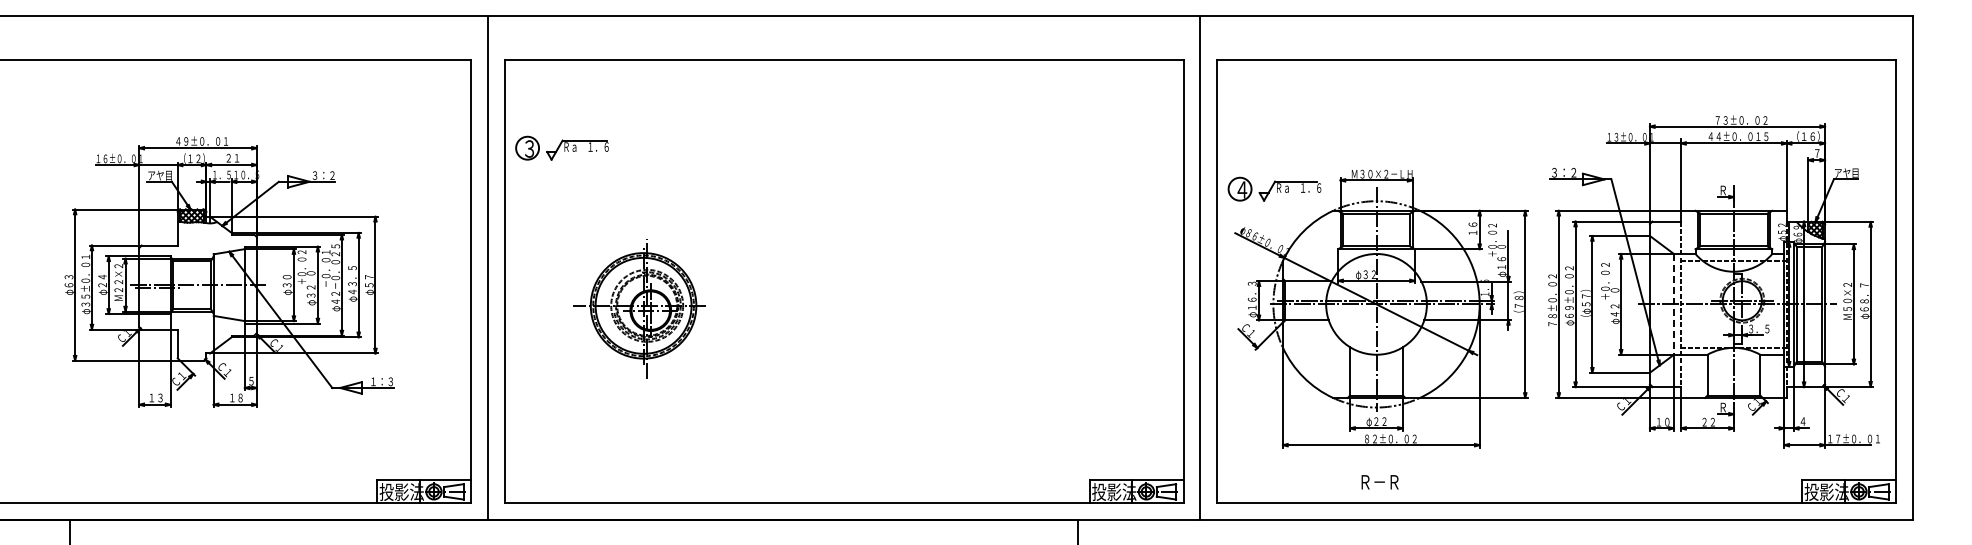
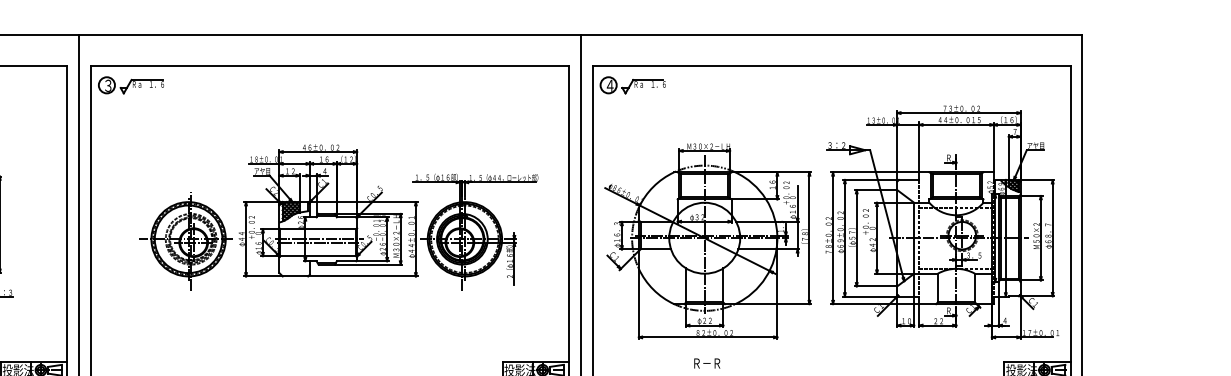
part: (561, 147) -> (130, 84), moved
part: (1274, 188) -> (632, 84), moved
part: (927, 274) -> (388, 217), added
line: (1673, 304) -> (913, 238), dashed -> solid

